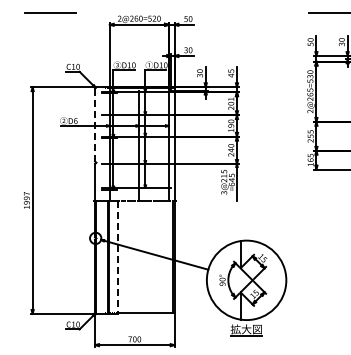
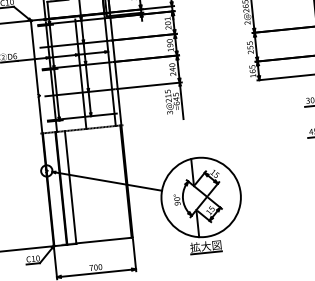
line: (95, 124) -> (35, 57), dashed -> solid
line: (117, 257) -> (70, 187), dashed -> solid

